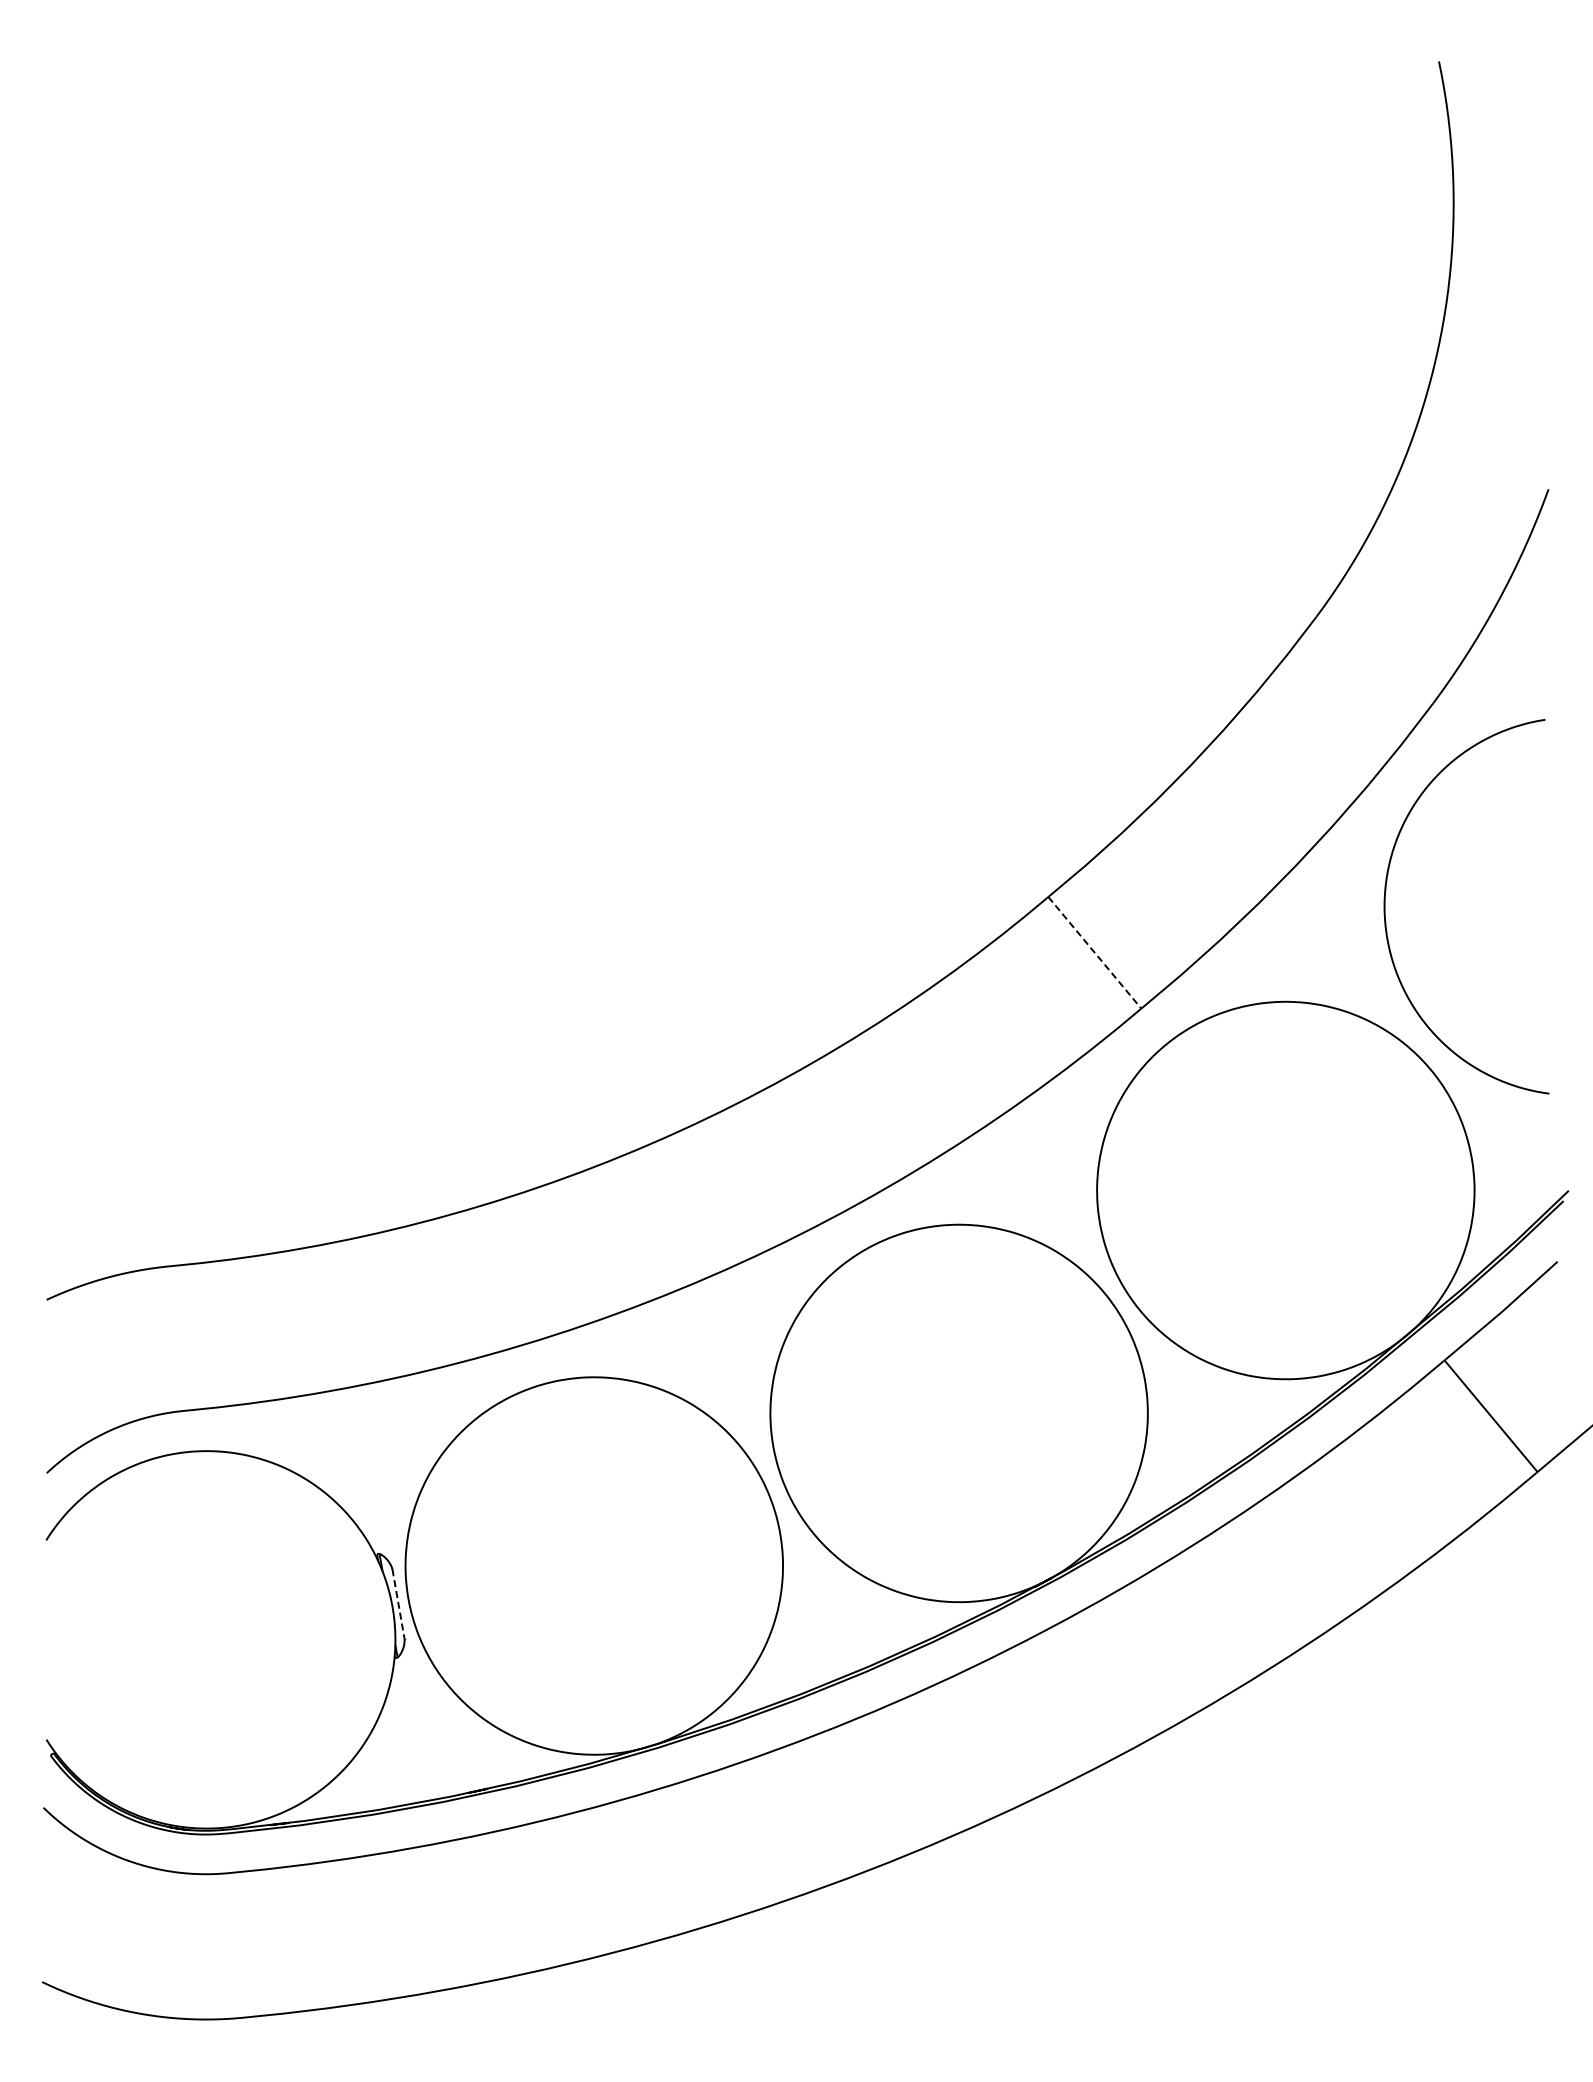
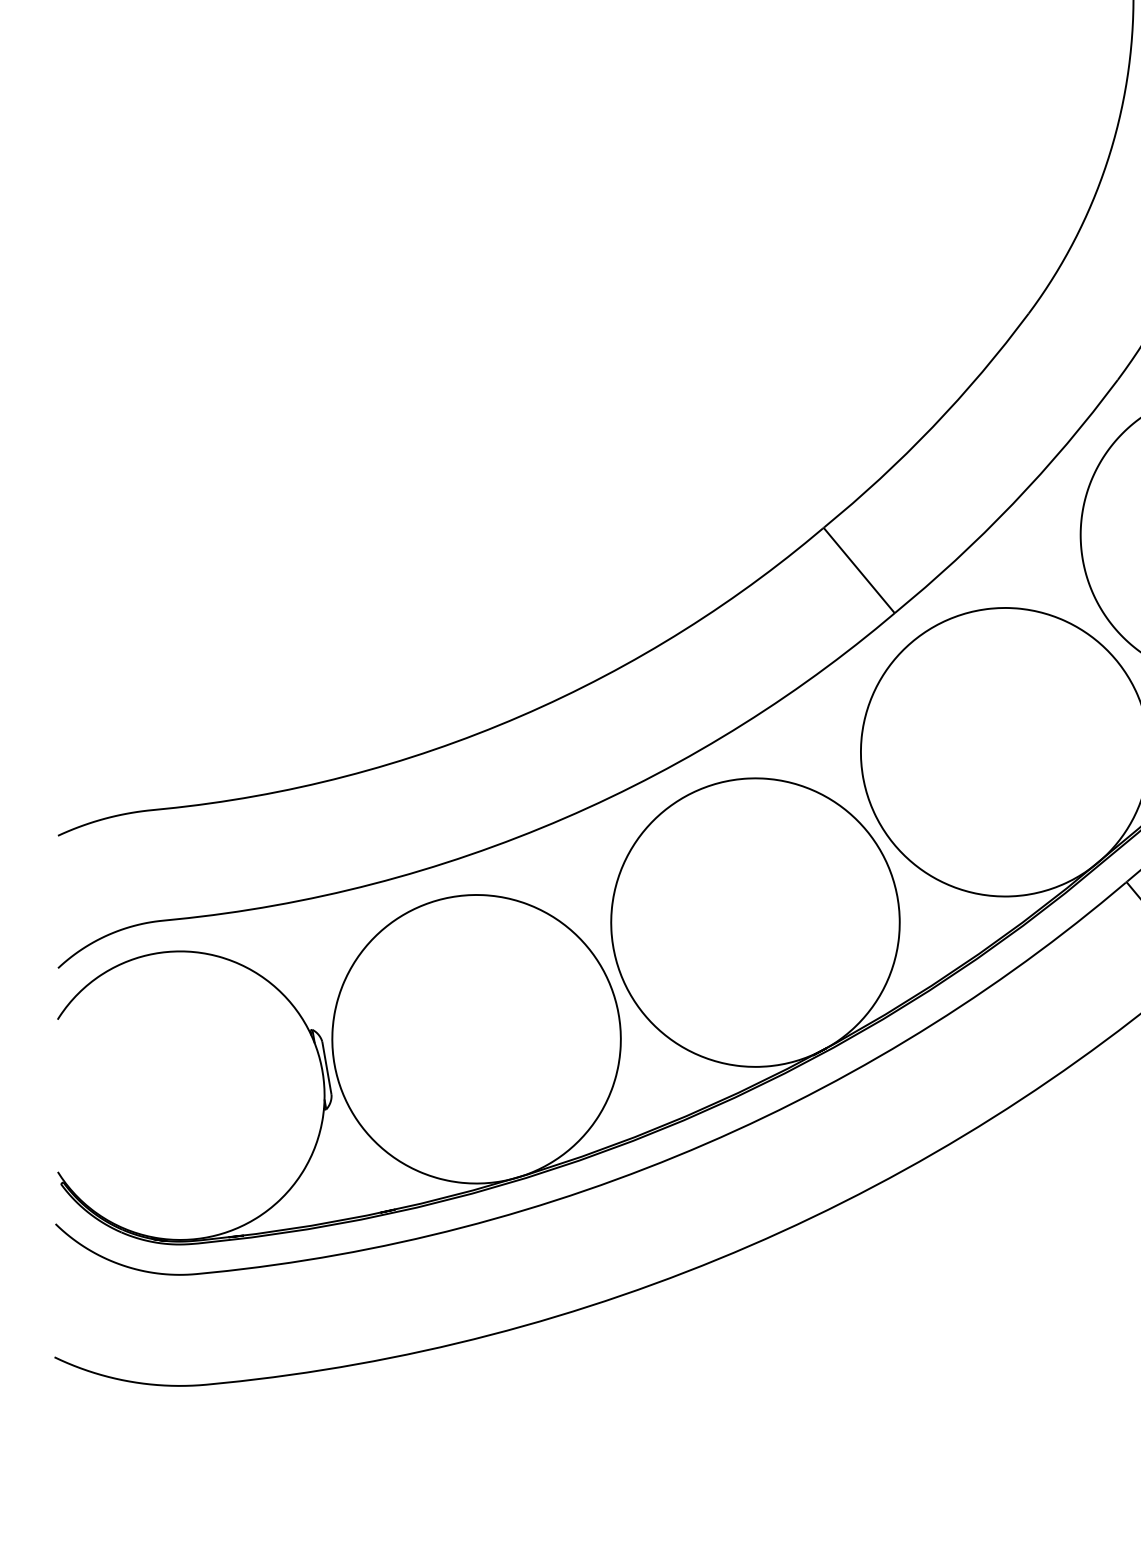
line: (1094, 952) -> (858, 570), dashed -> solid
line: (398, 1604) -> (326, 1068), dashed -> solid

